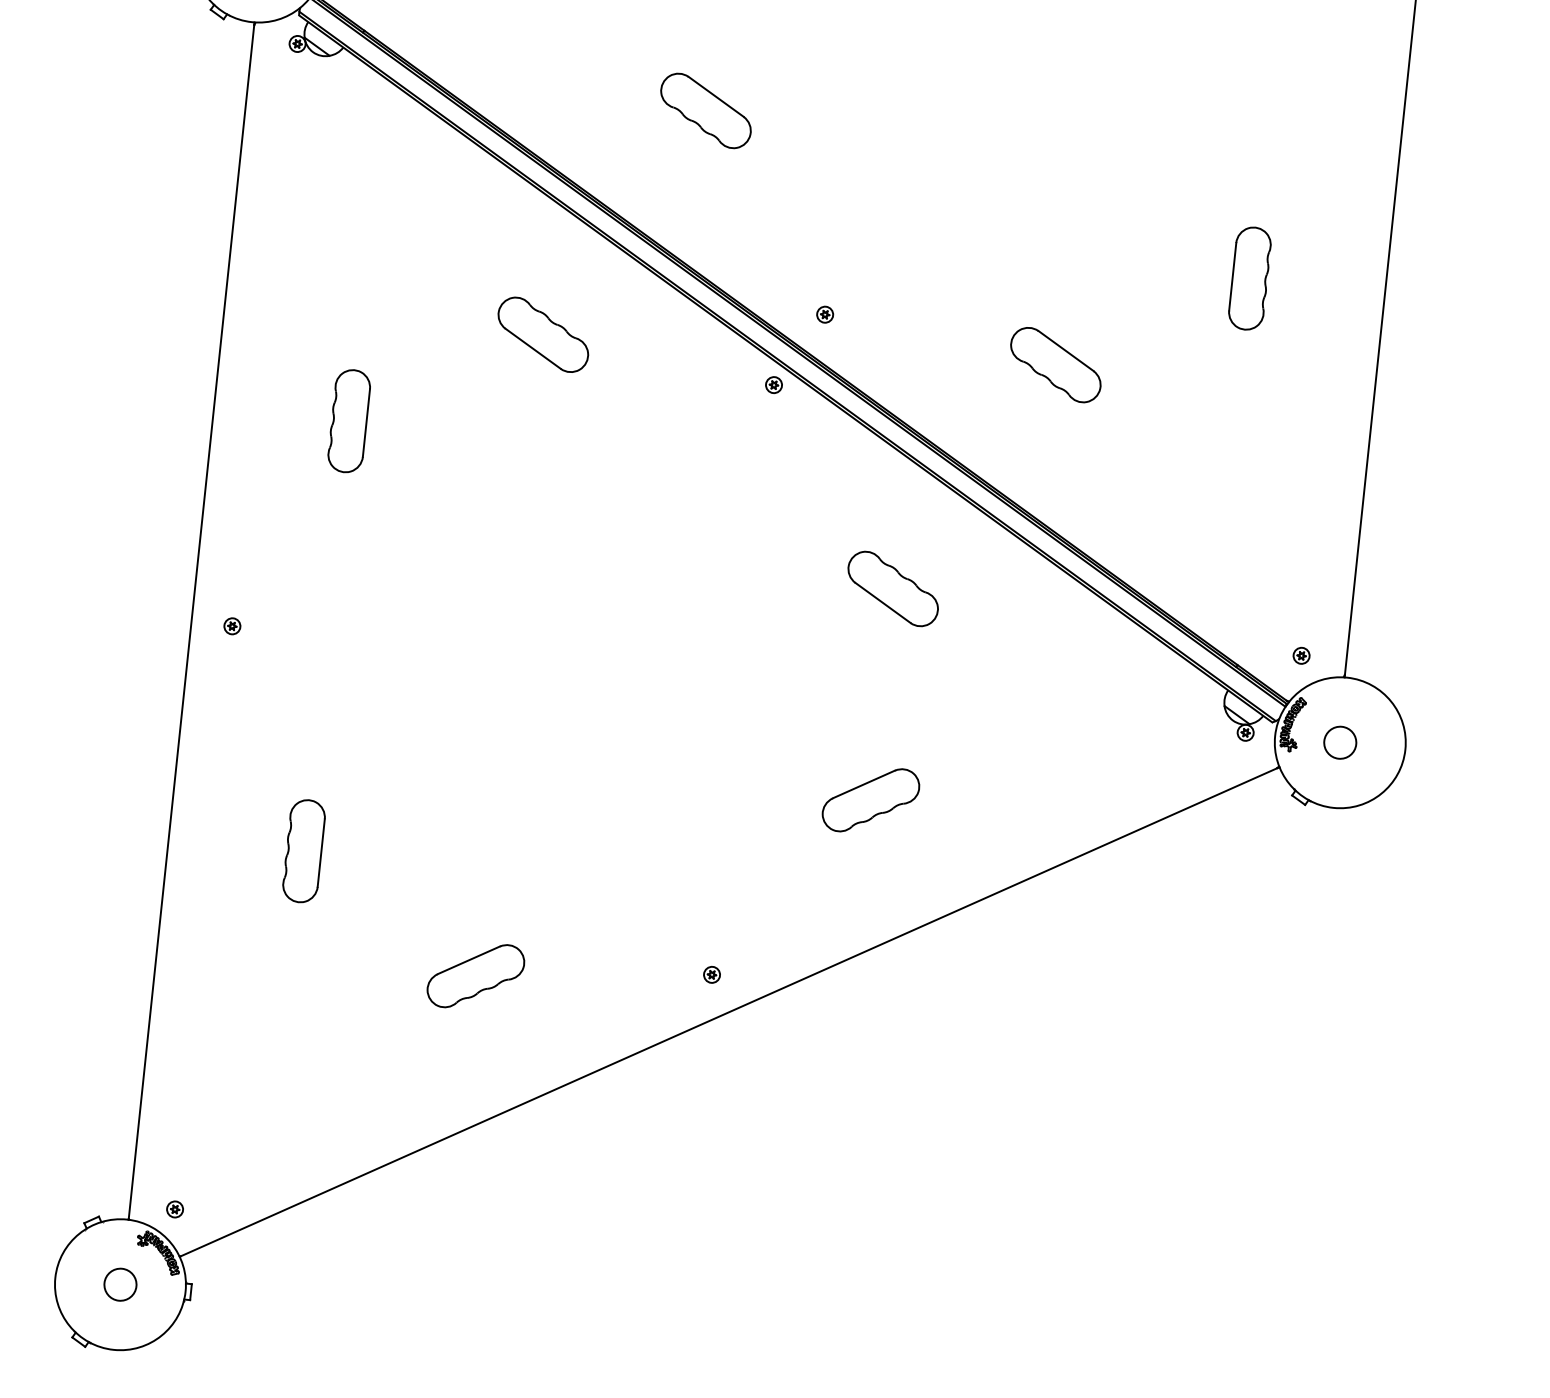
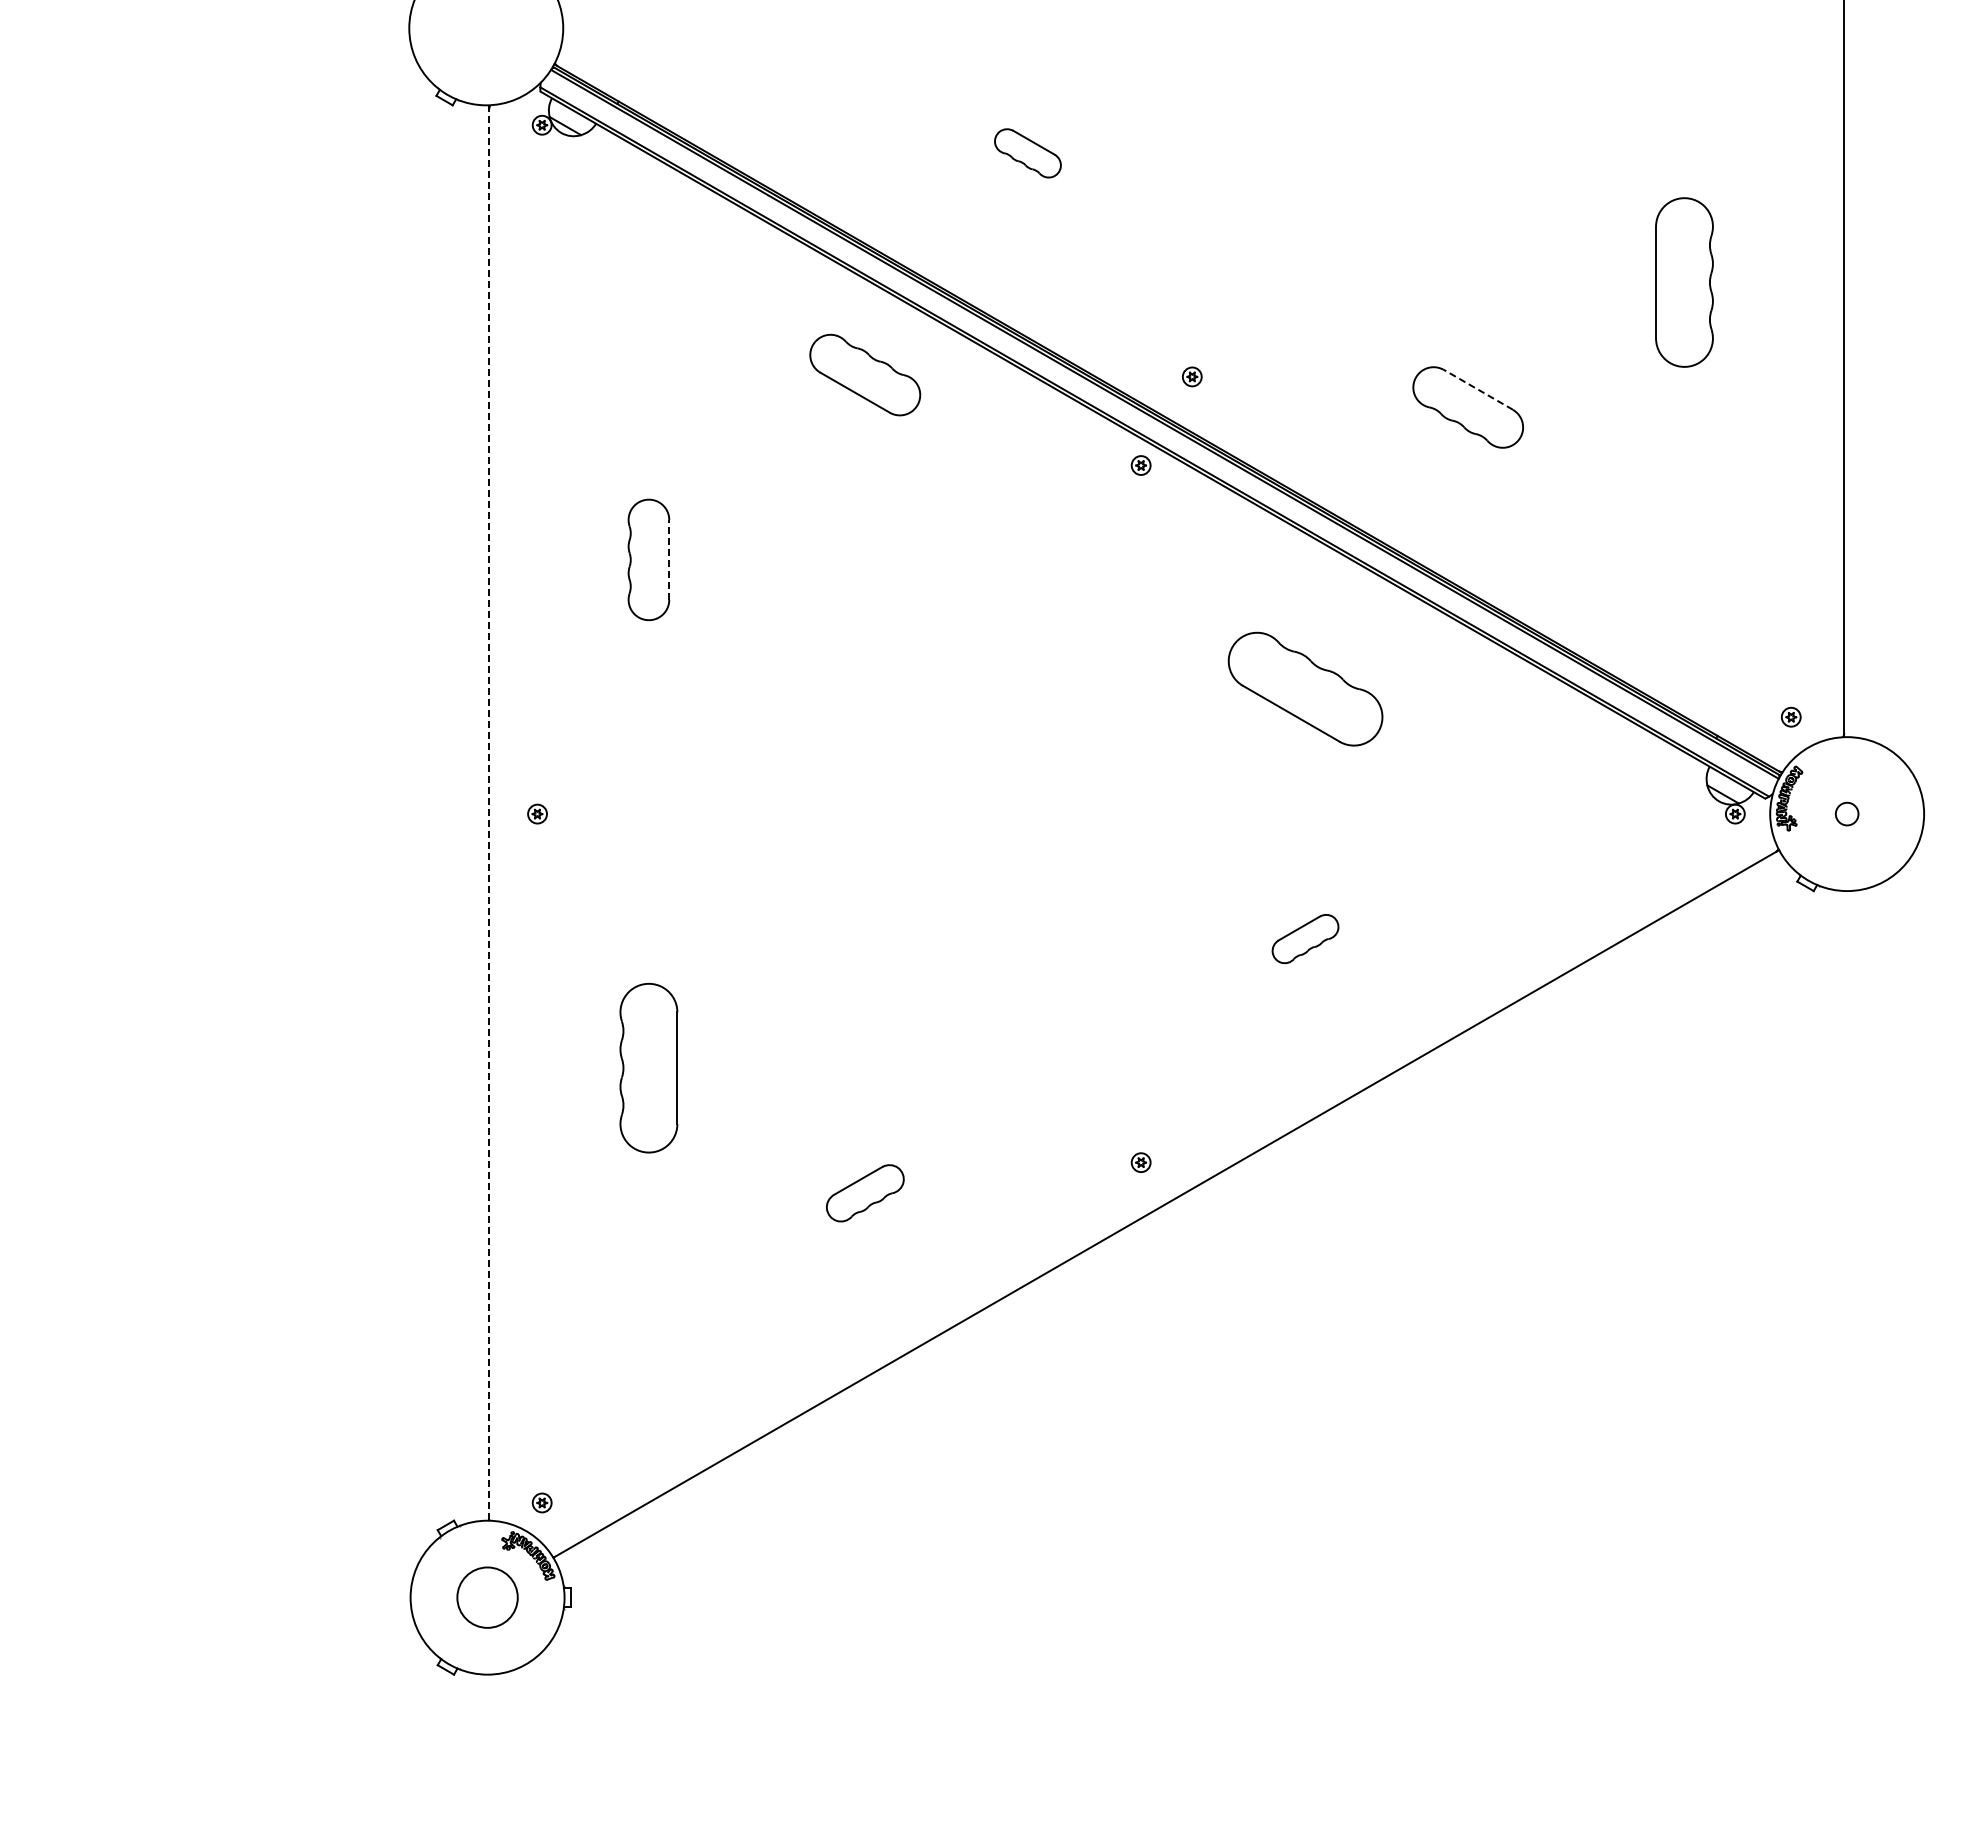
part: (705, 111) -> (1027, 153), size x0.6
part: (1249, 278) -> (1684, 282), size x1.4
part: (543, 334) -> (865, 374), moved
line: (1066, 350) -> (1478, 389), solid -> dashed
line: (366, 422) -> (669, 559), solid -> dashed
part: (893, 589) -> (1305, 689), size x1.4
line: (191, 621) -> (489, 813), solid -> dashed
circle: (1340, 742) -> (1847, 813), size x0.6
part: (871, 799) -> (1305, 938), size x0.6
part: (303, 851) -> (648, 1068), size x1.4
part: (476, 976) -> (865, 1193), size x0.7
circle: (120, 1284) -> (487, 1597), size x1.6

